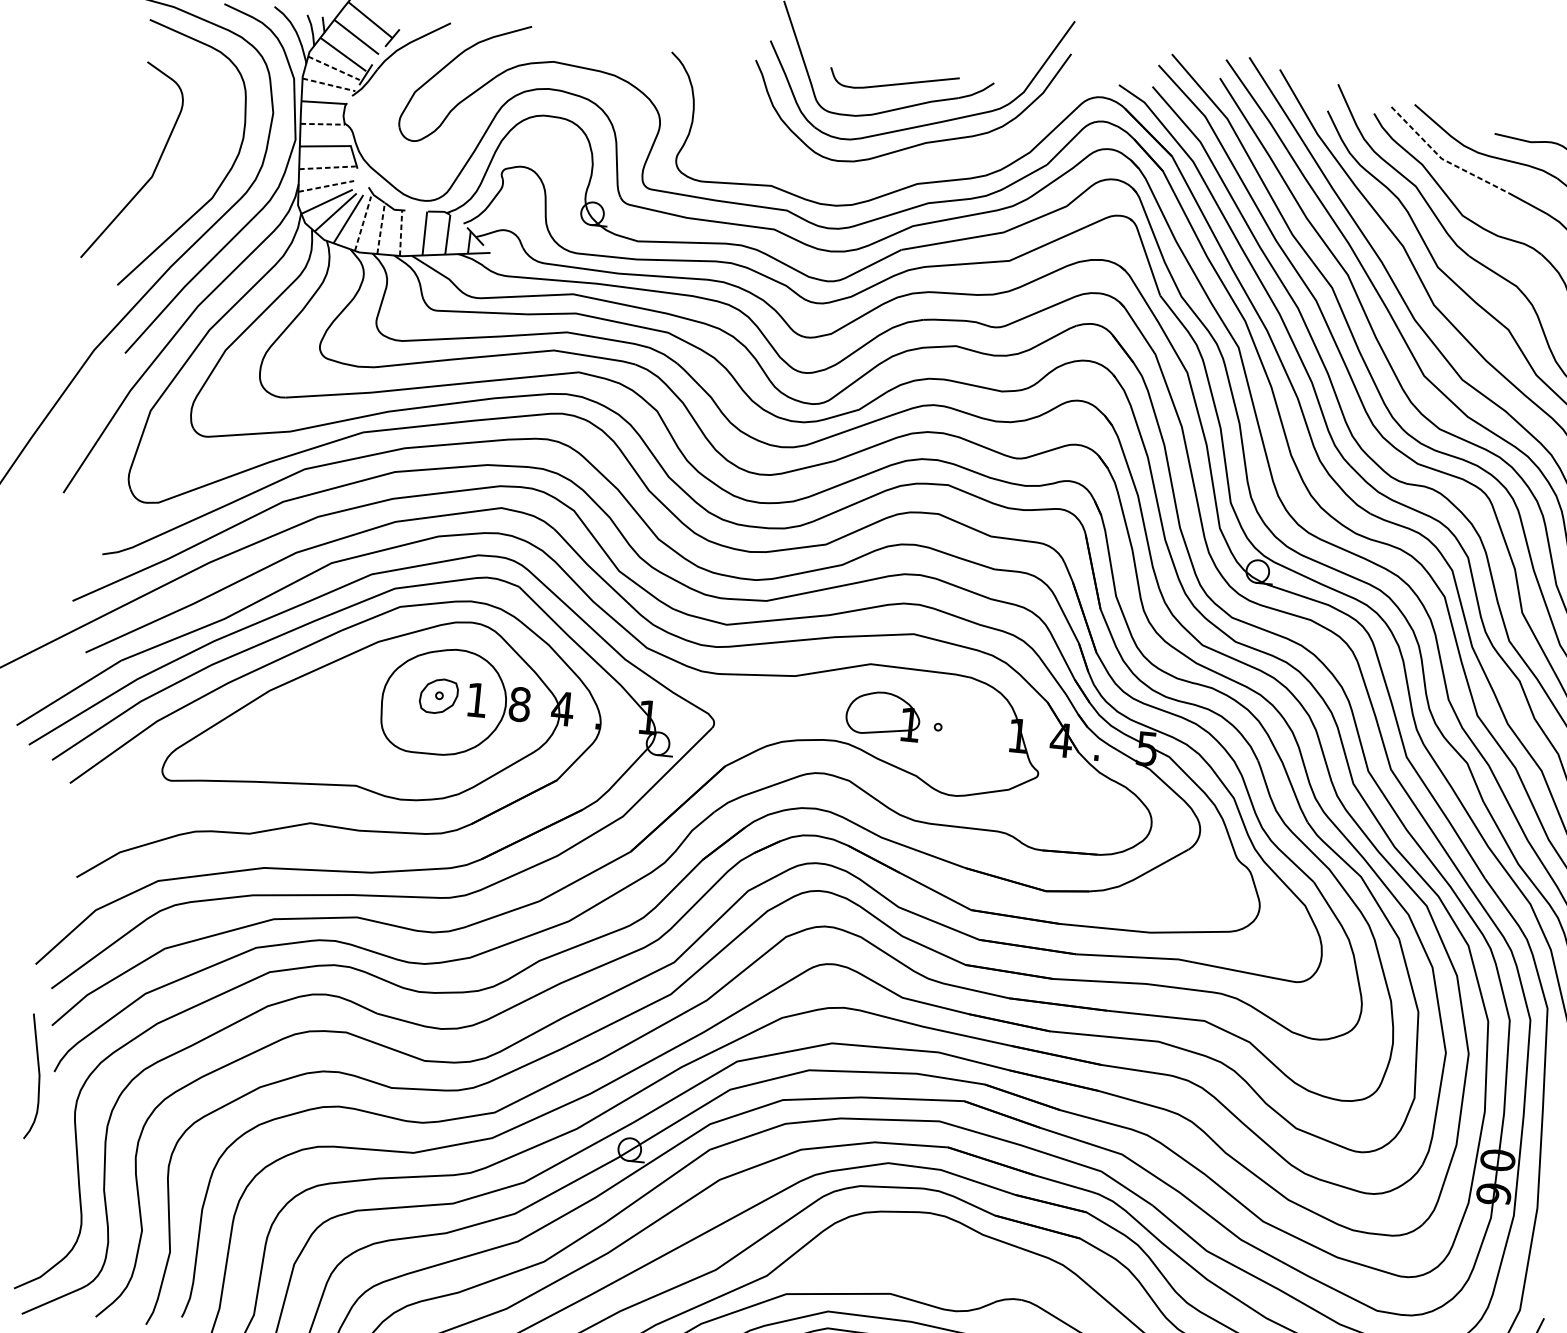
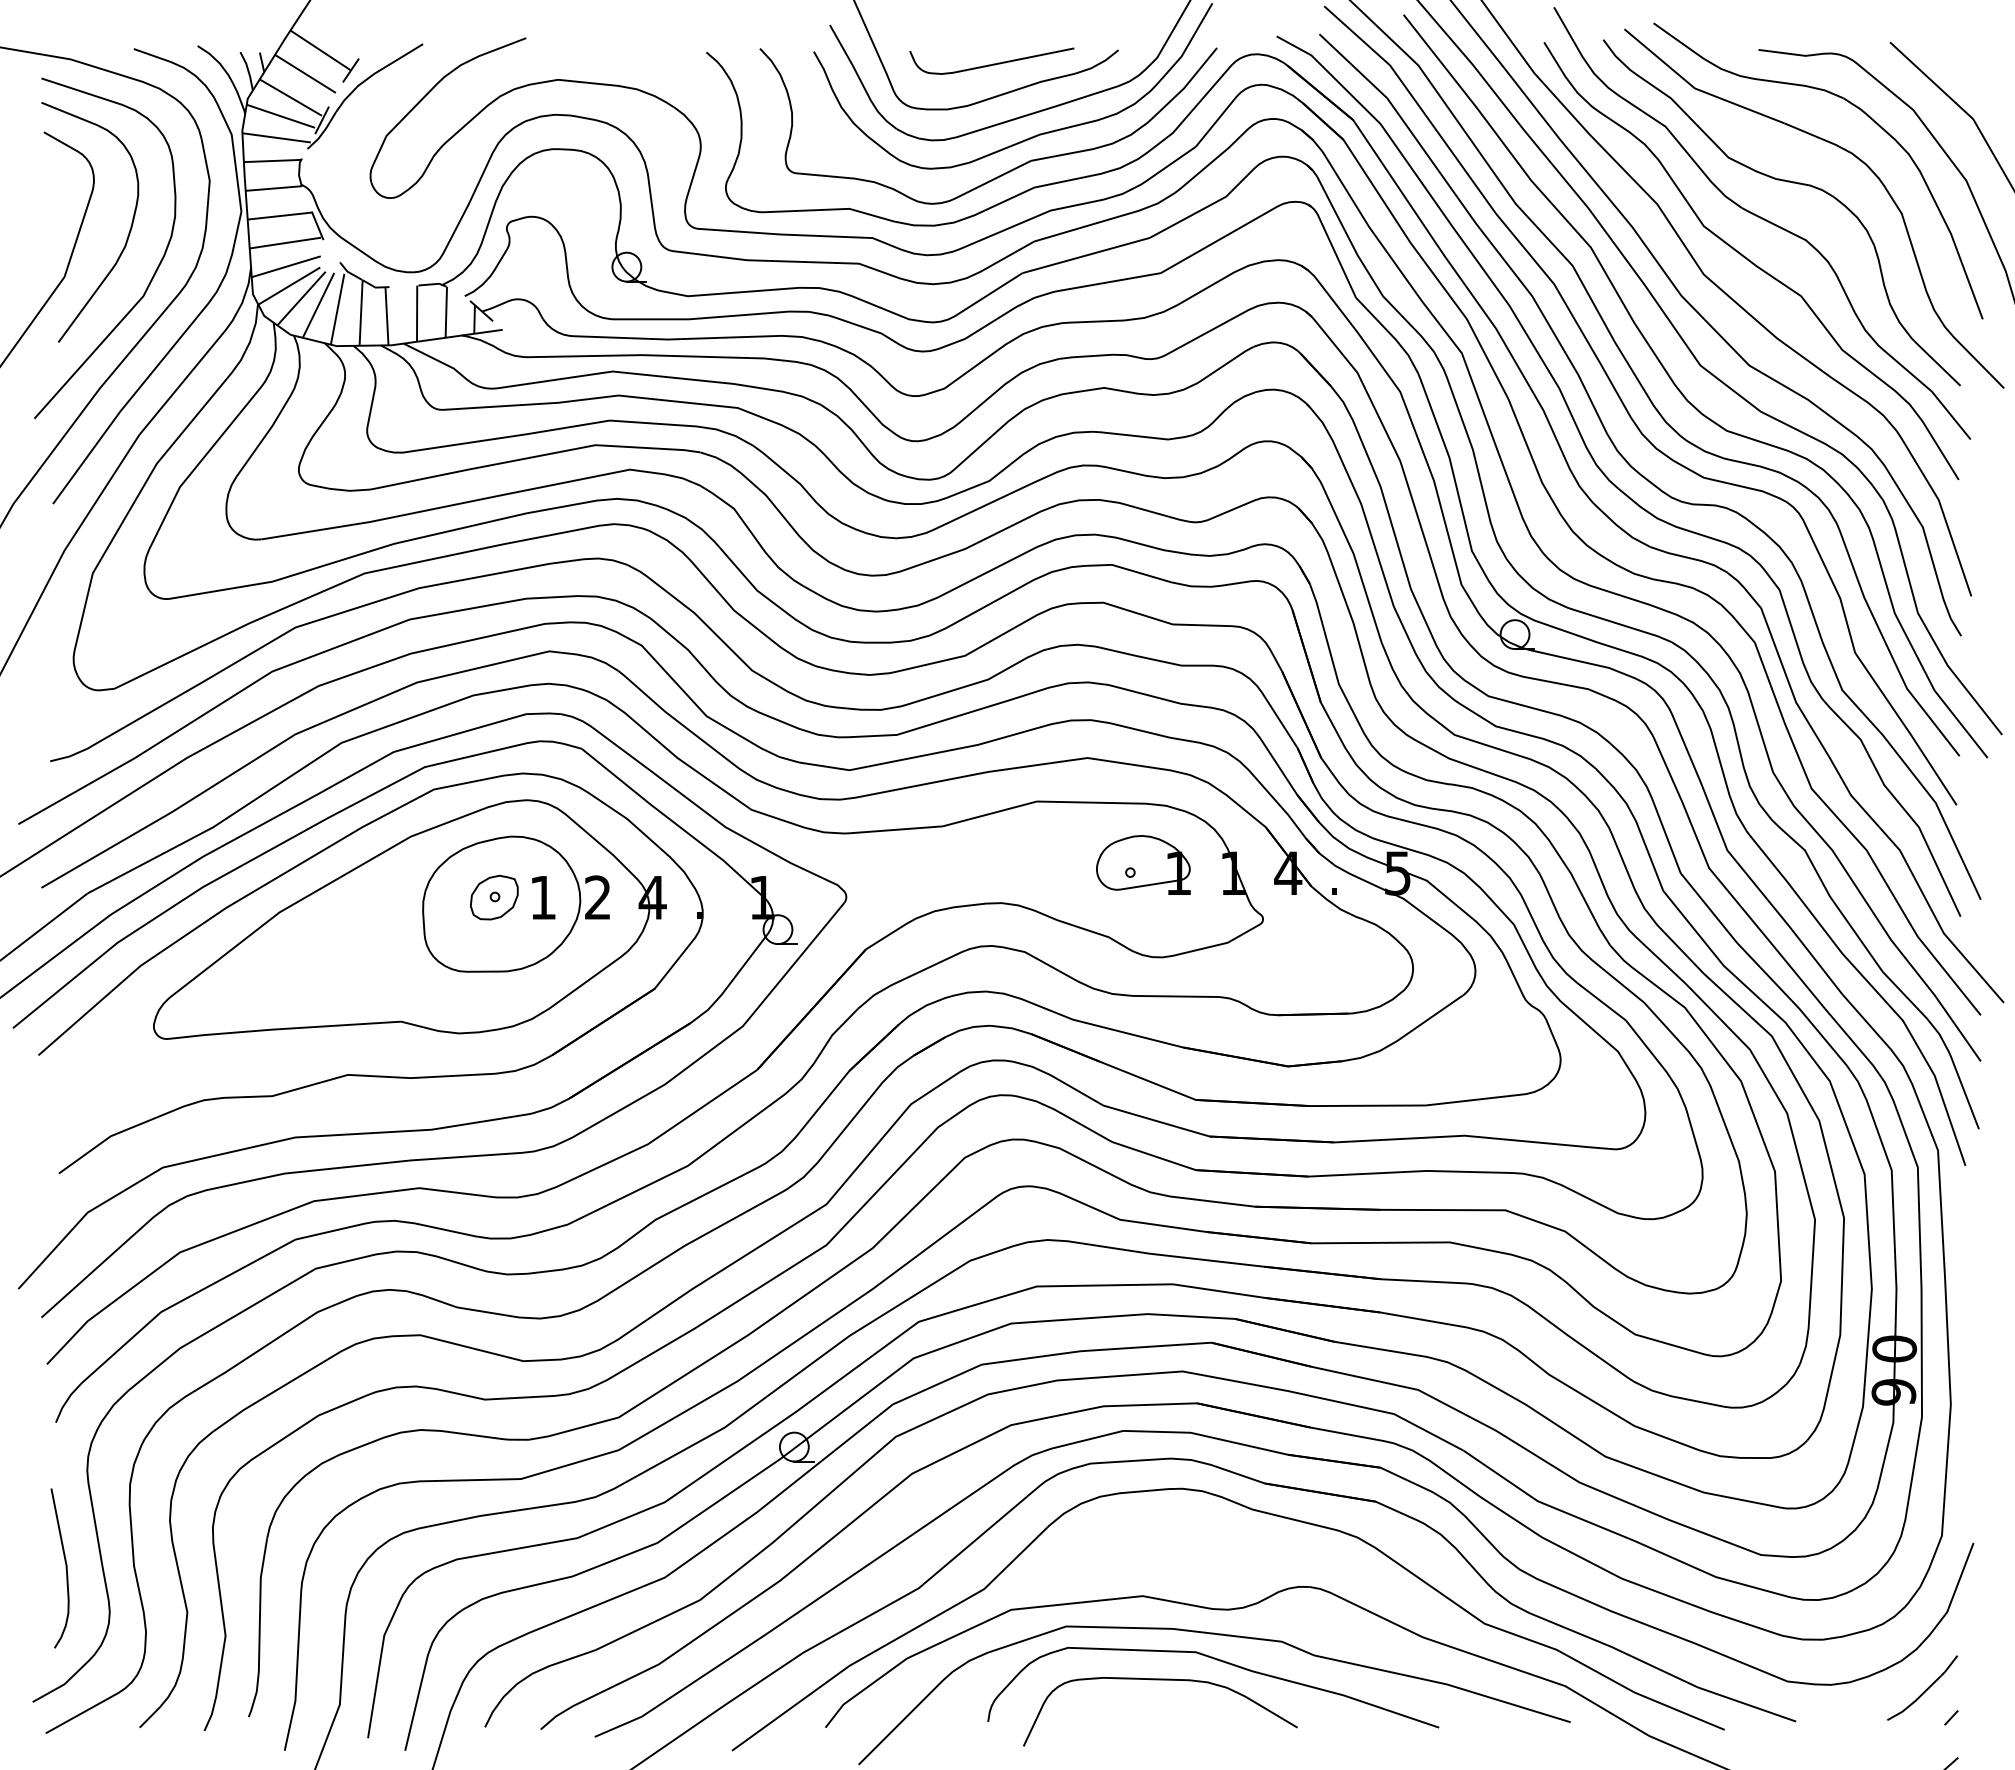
line: (334, 68) -> (281, 116), dashed -> solid
line: (328, 84) -> (276, 137), dashed -> solid
line: (323, 124) -> (274, 188), dashed -> solid
curve: (204, 149) -> (127, 235), added
line: (1442, 159) -> (1696, 89), dashed -> solid
curve: (901, 167) -> (1011, 169), added
line: (327, 168) -> (285, 243), dashed -> solid
line: (326, 186) -> (286, 266), dashed -> solid
line: (363, 223) -> (337, 308), dashed -> solid
line: (381, 228) -> (361, 312), dashed -> solid
line: (400, 232) -> (386, 315), dashed -> solid
text: (519, 704) -> (597, 897), 8 -> 2
part: (883, 715) -> (1143, 864), moved
curve: (38, 1077) -> (65, 1568), moved

